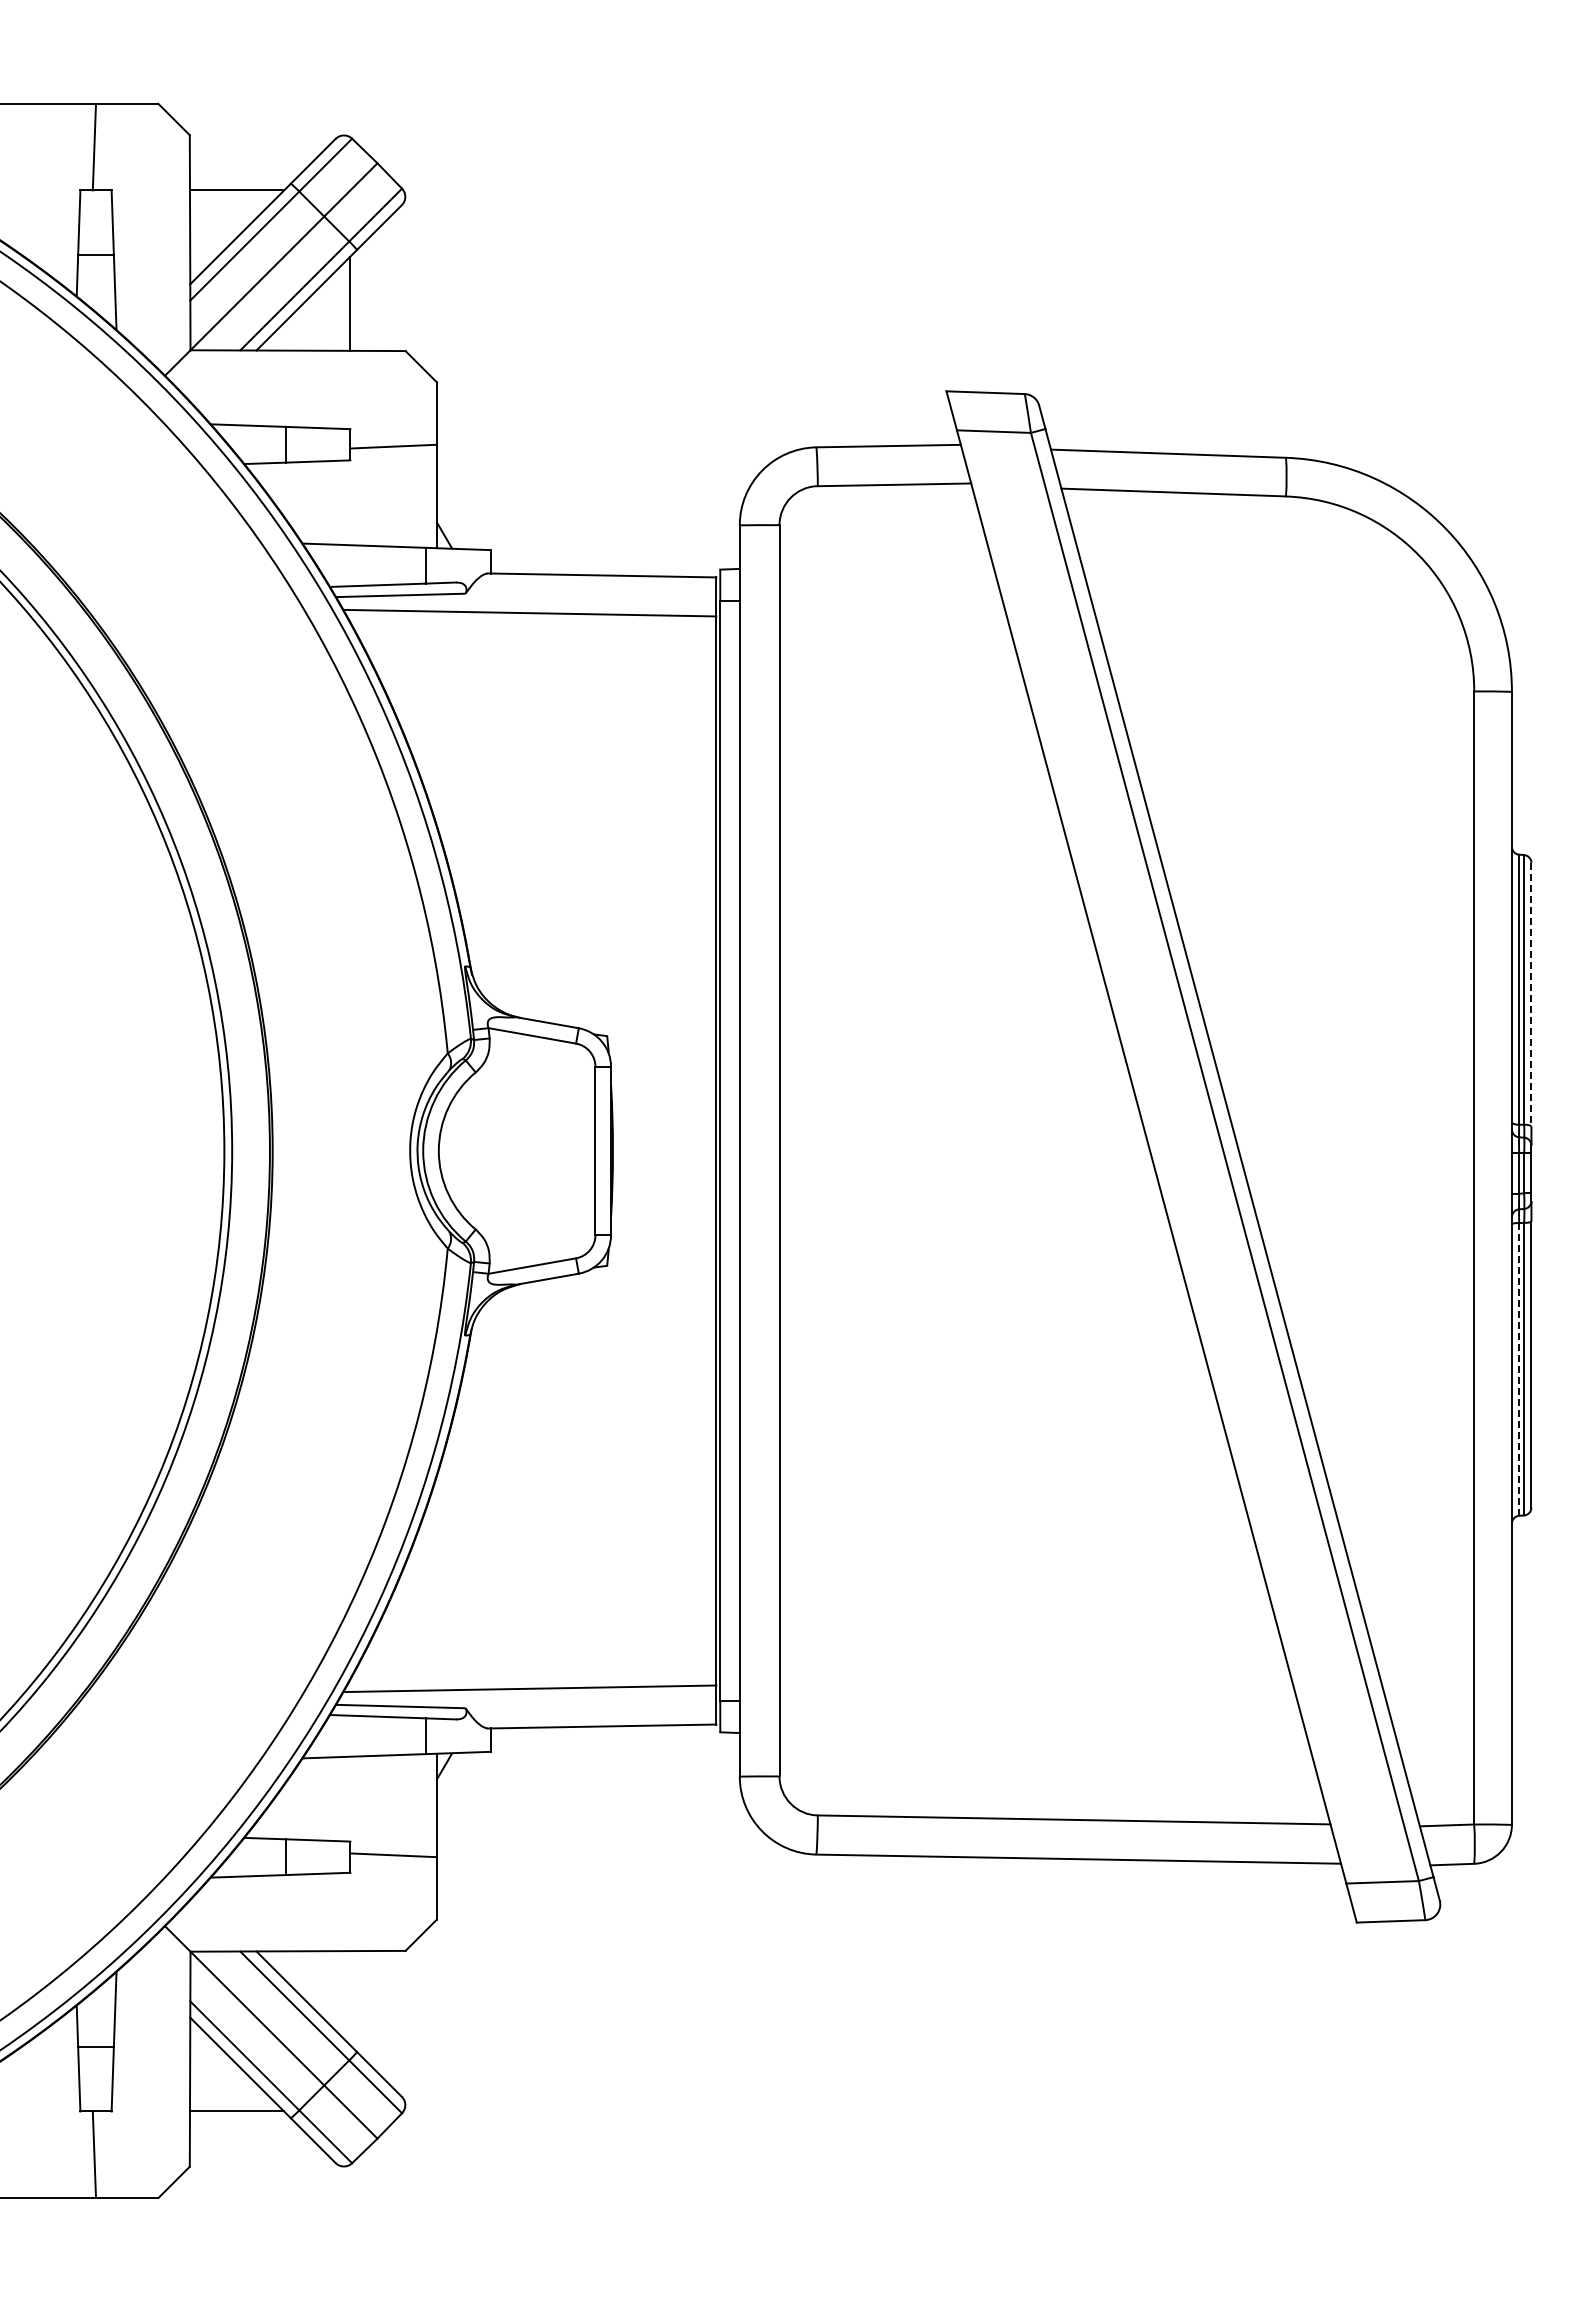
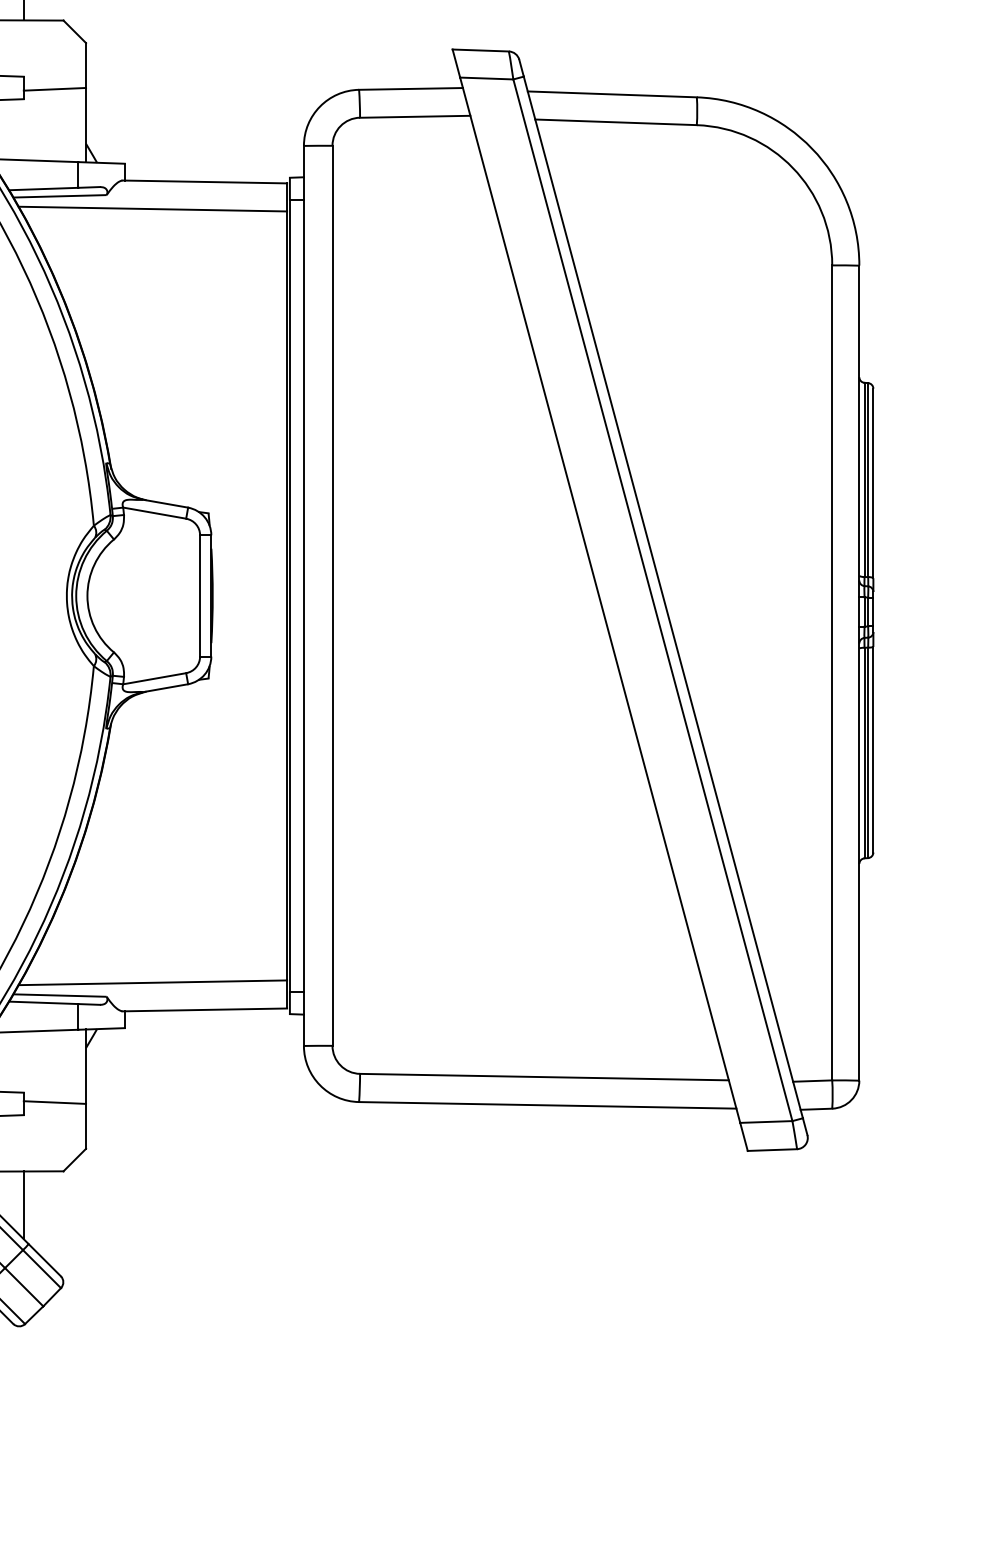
line: (1531, 994) -> (873, 483), dashed -> solid
line: (1519, 1369) -> (864, 753), dashed -> solid
line: (350, 1998) -> (23, 1205), added

